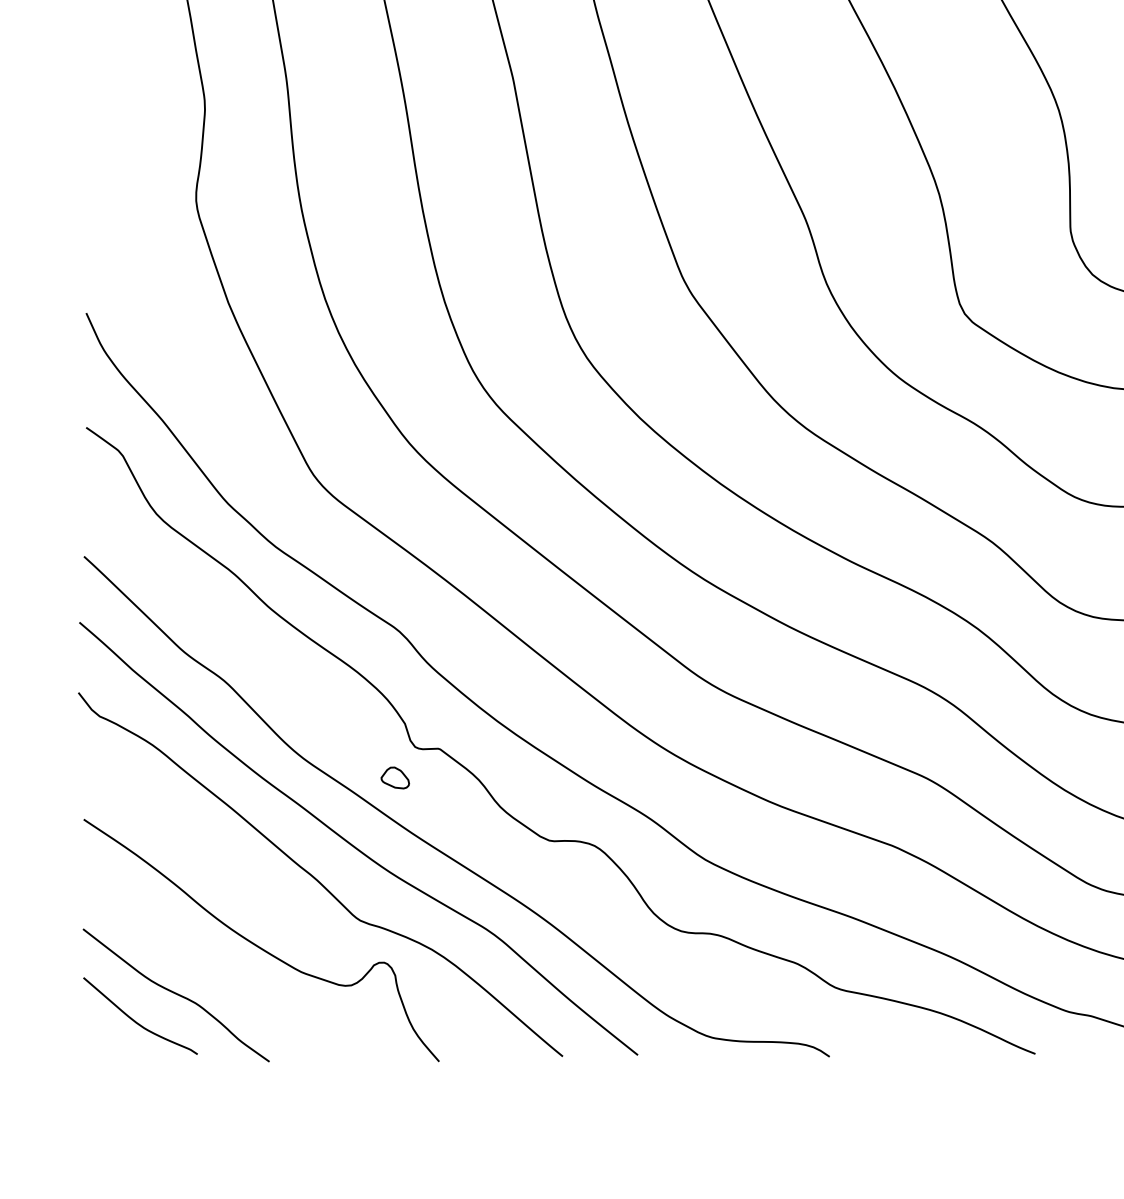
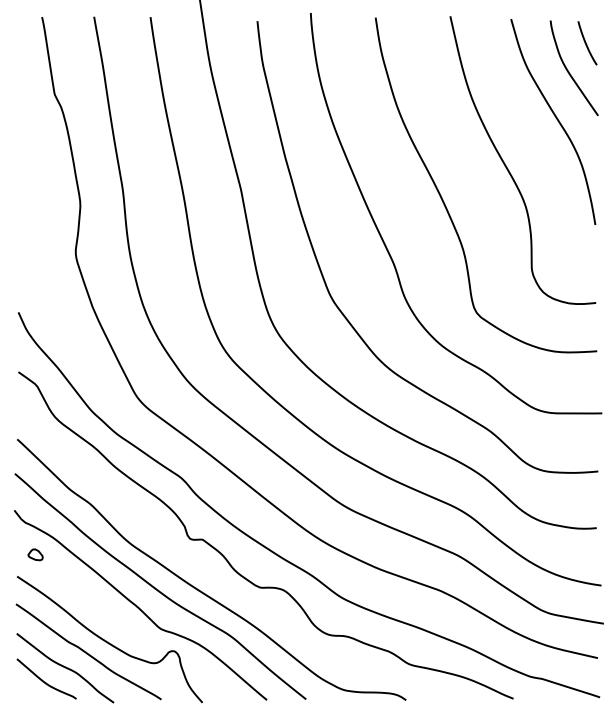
part: (395, 777) -> (35, 554), moved
curve: (218, 965) -> (87, 652), added

